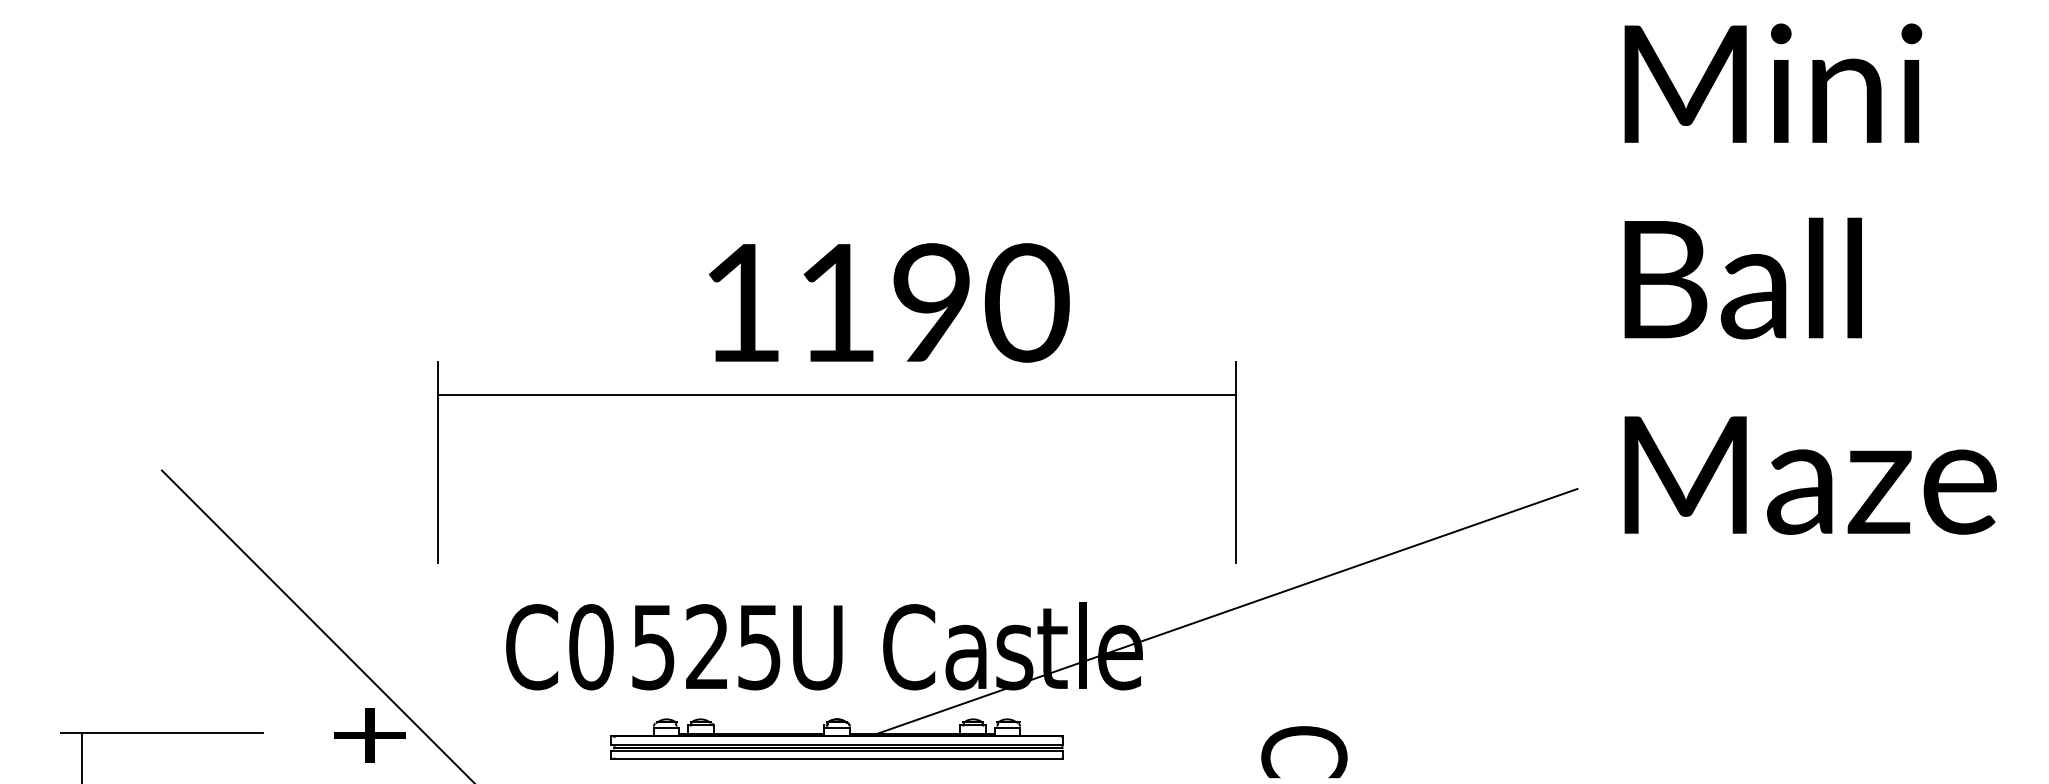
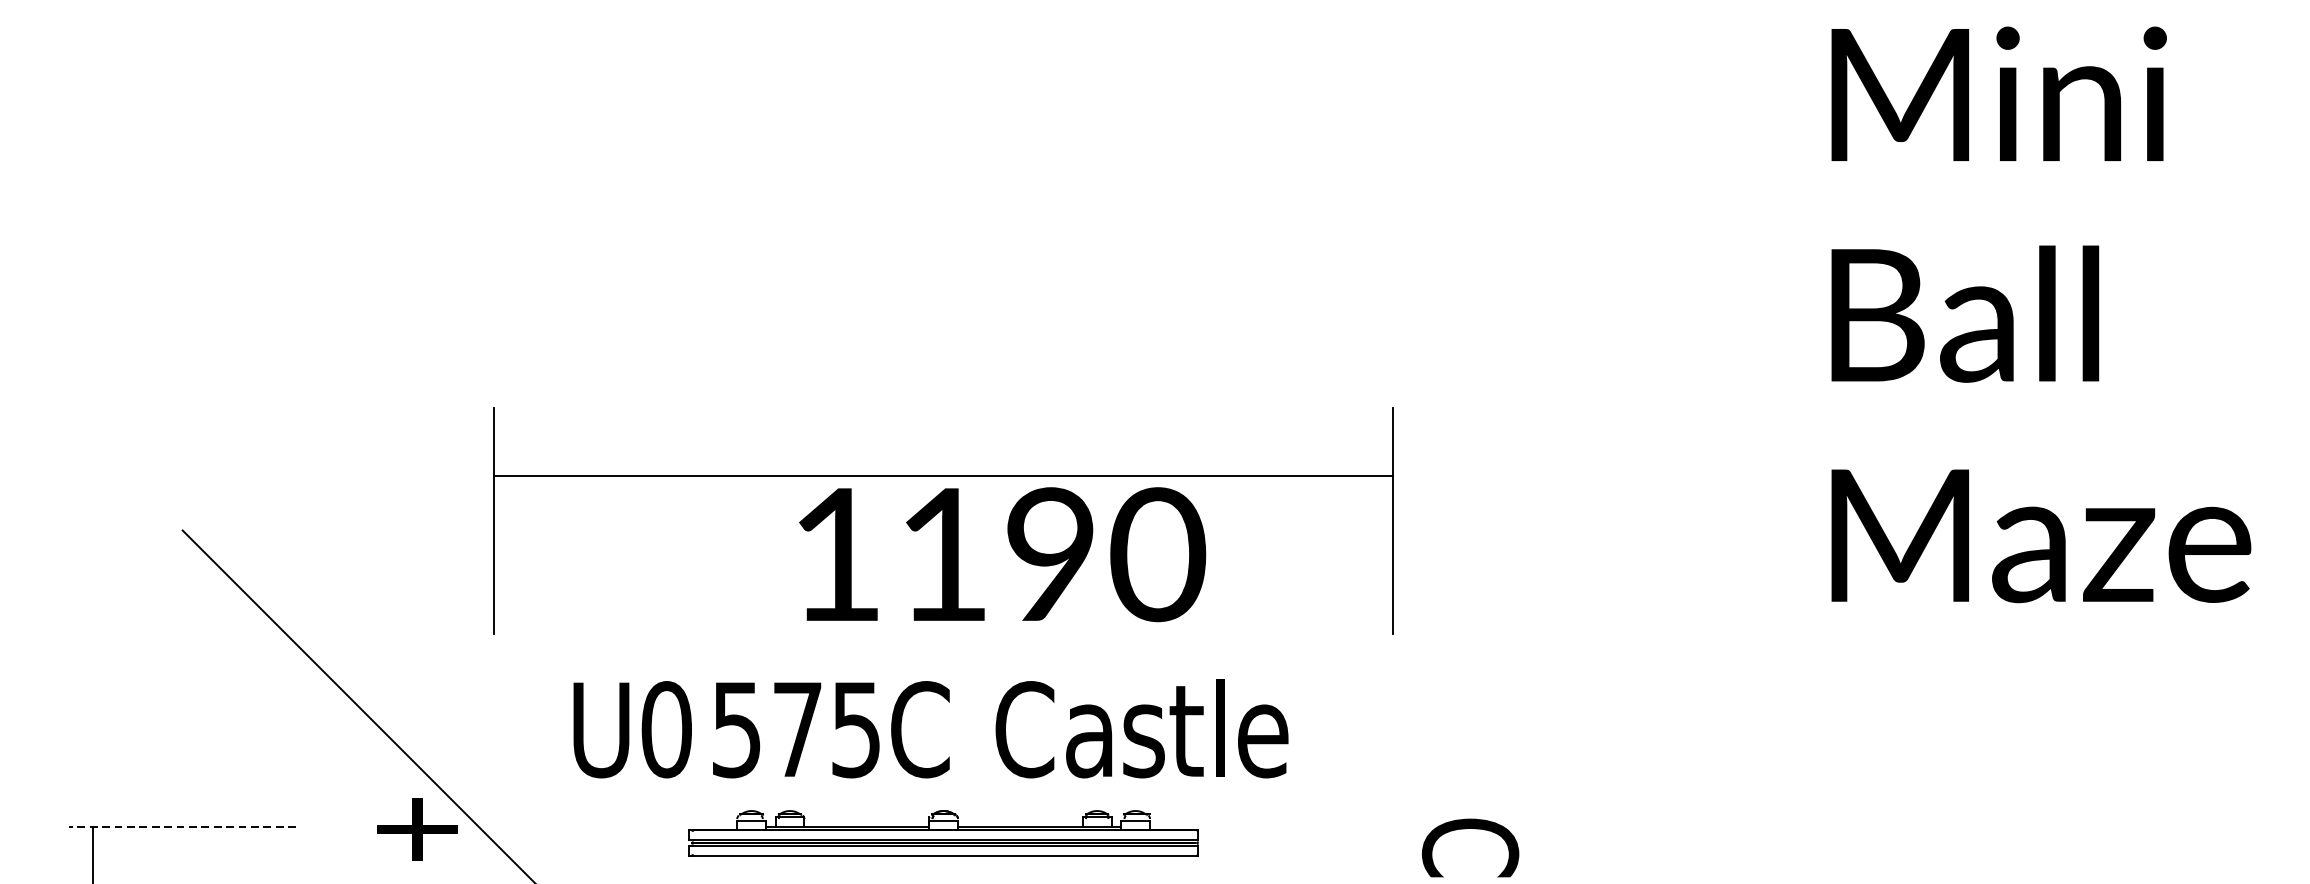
text: (888, 302) -> (1001, 554), moved
line: (836, 394) -> (943, 475), moved
line: (1227, 610) -> (1383, 688), removed
text: (707, 646) -> (797, 728), 2 -> 7
text: (532, 647) -> (600, 730), C -> U
text: (816, 647) -> (920, 730), U -> C
line: (162, 733) -> (183, 826), solid -> dashed

